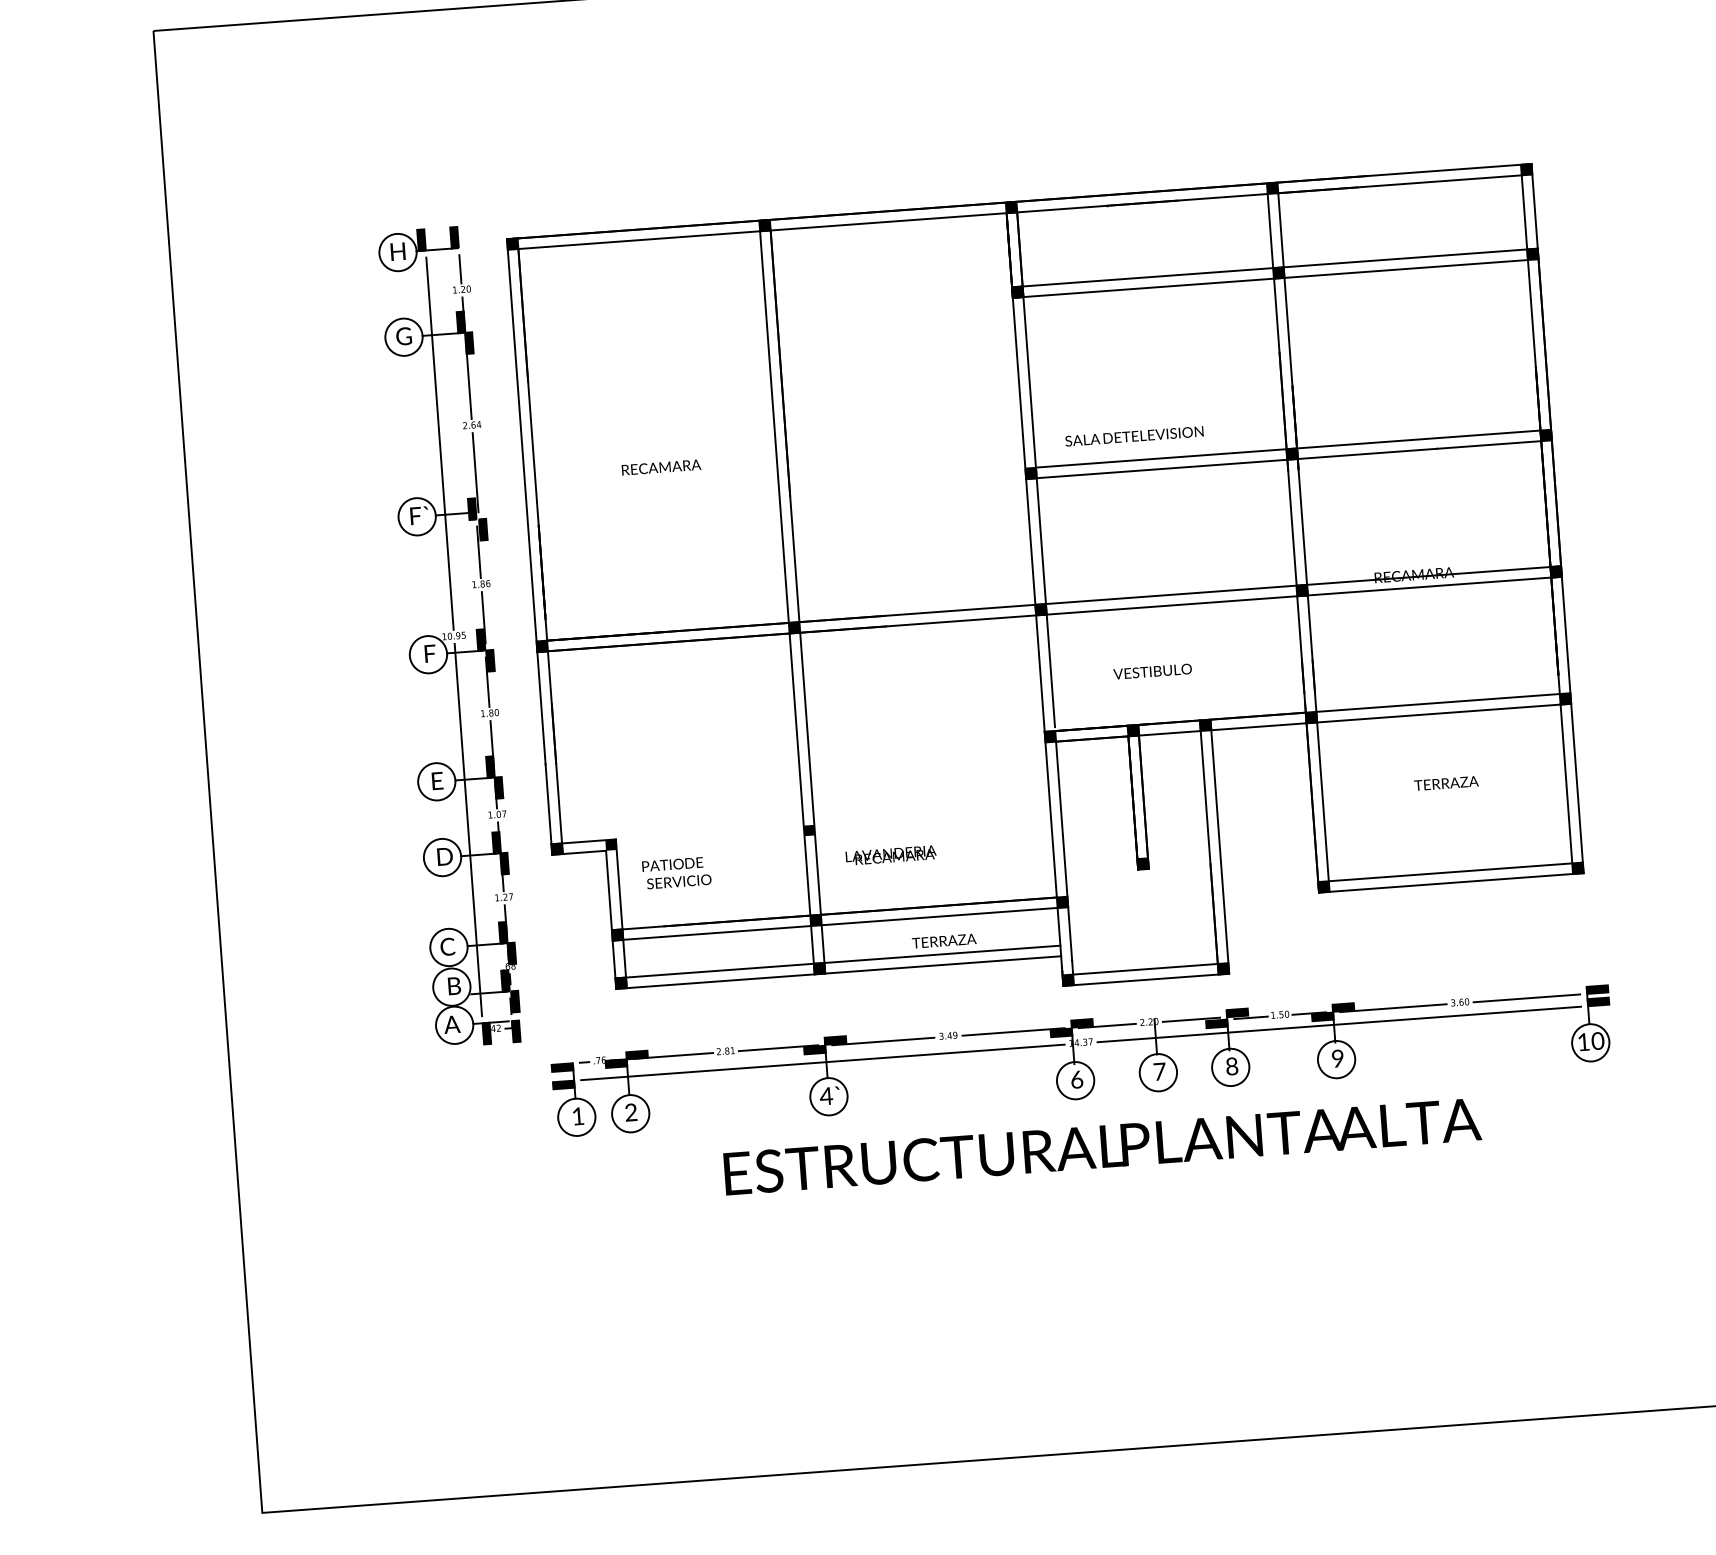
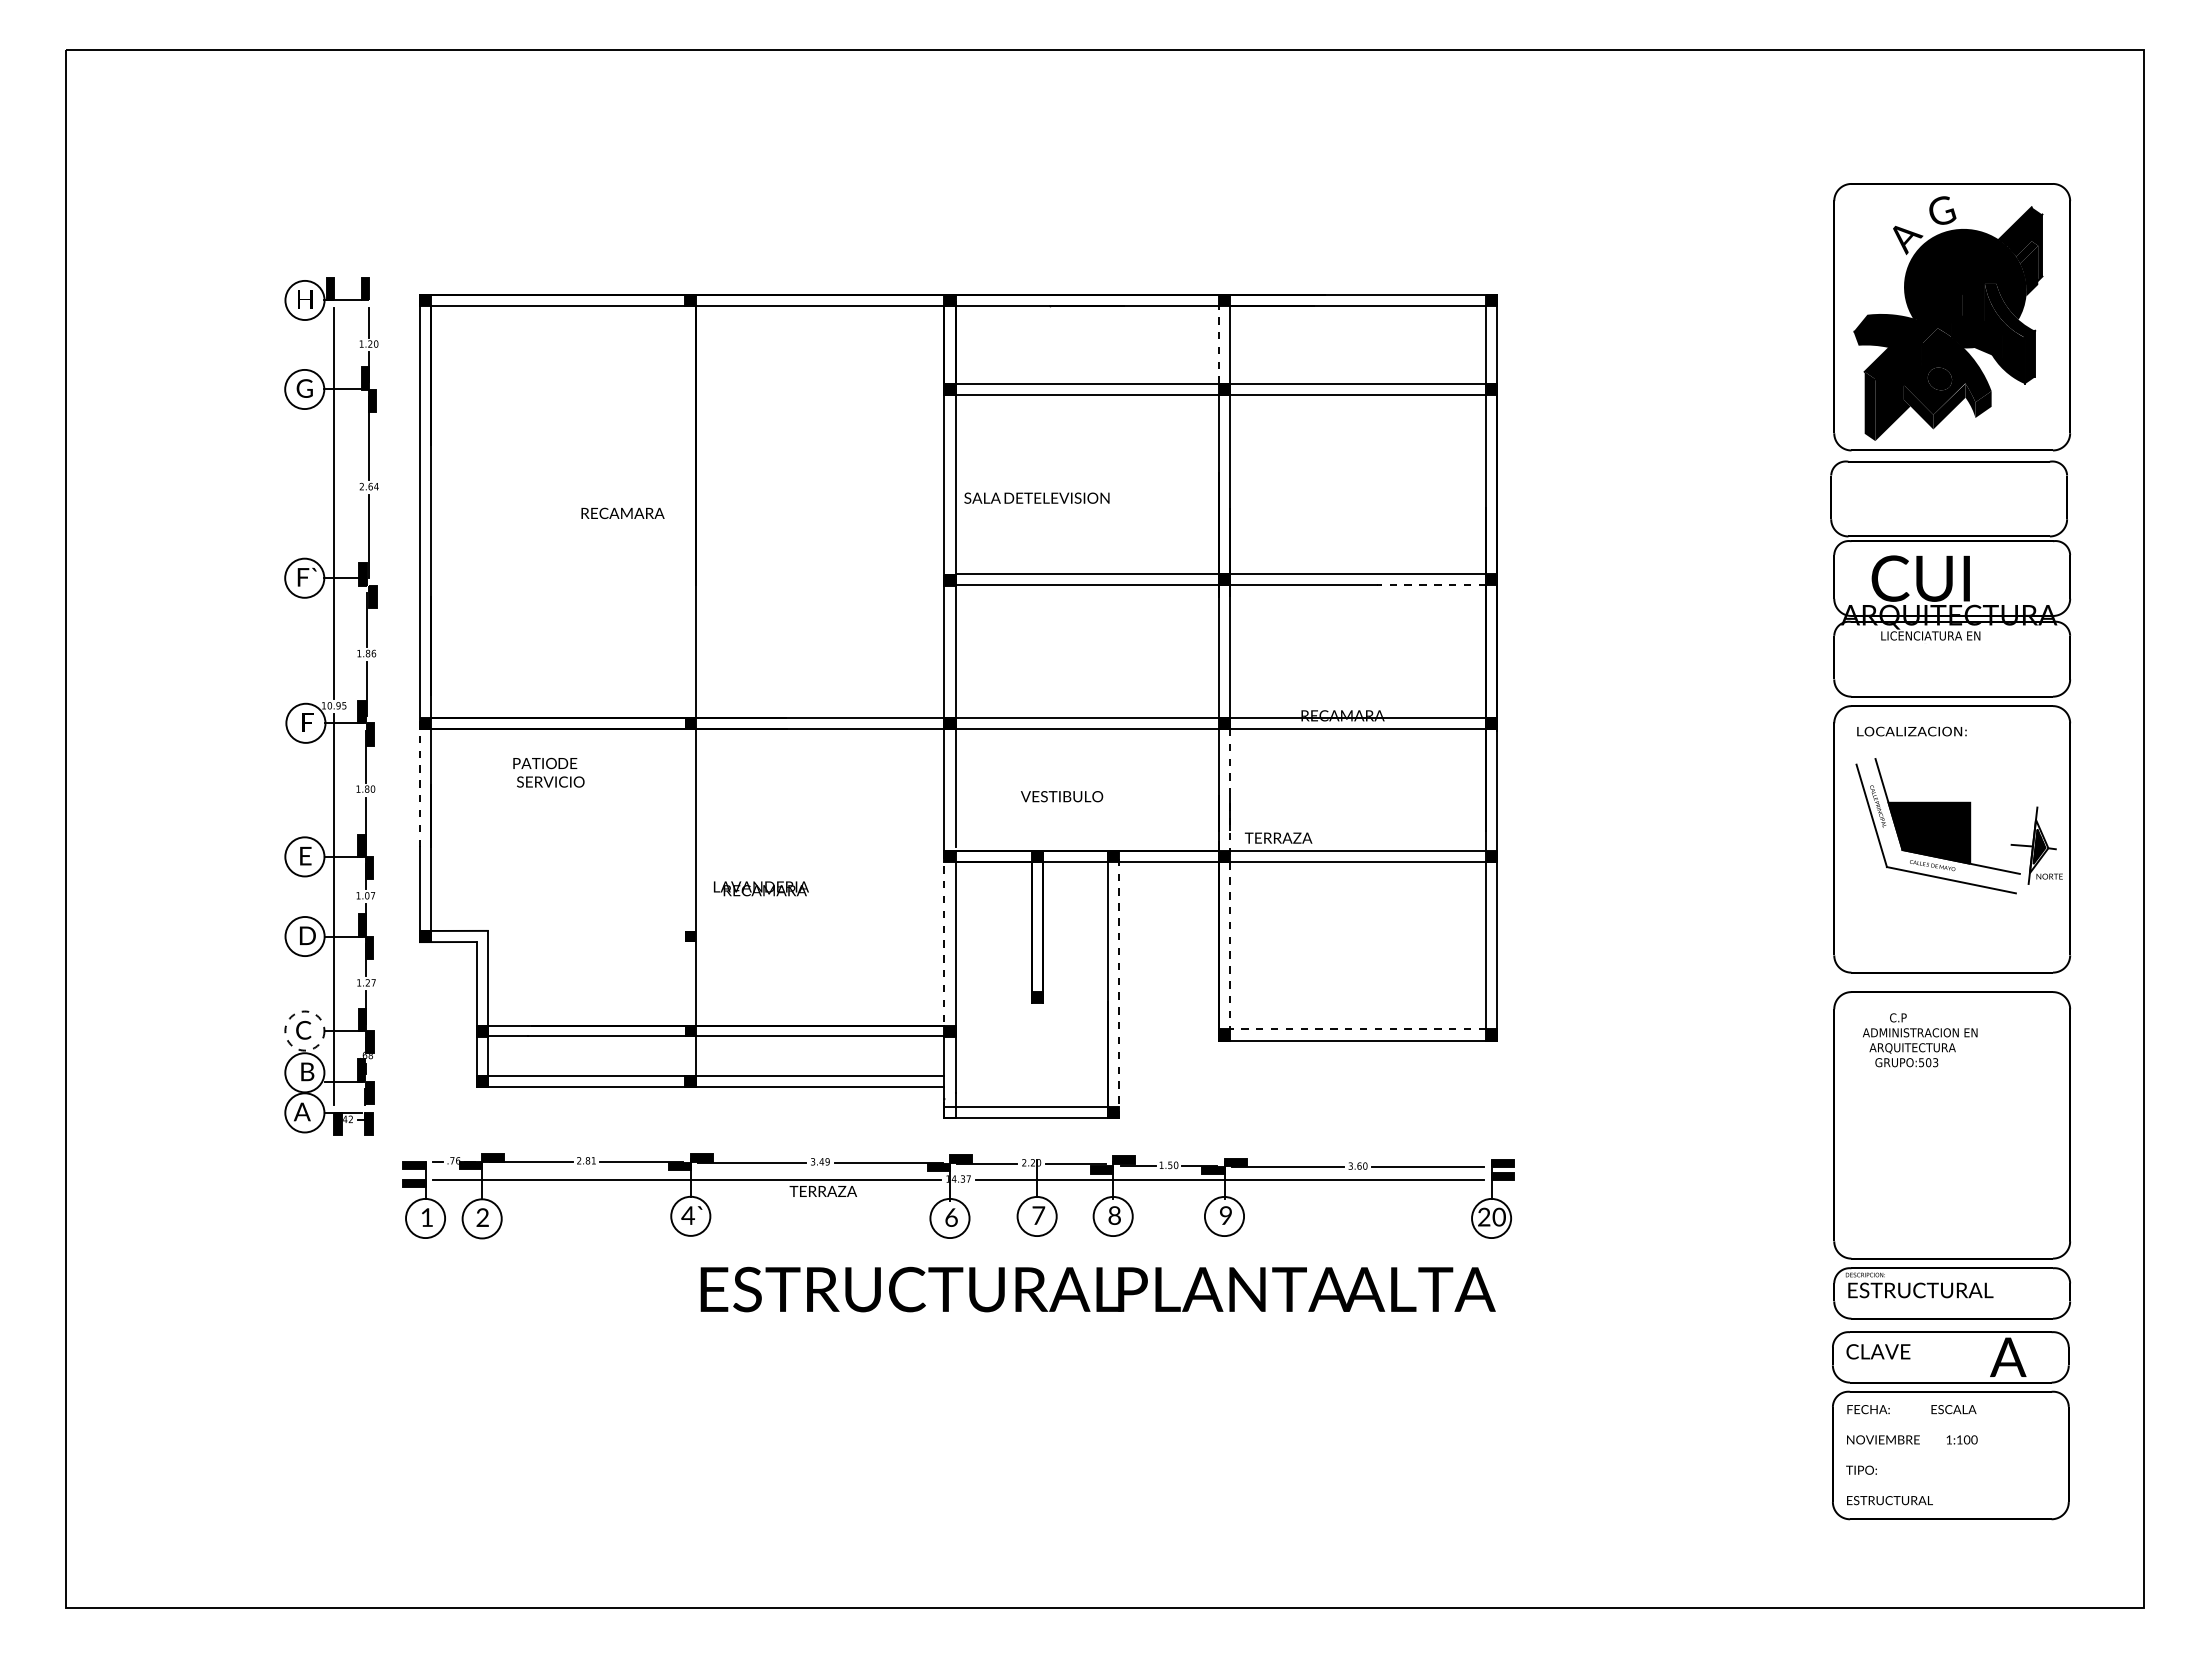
line: (1269, 230) -> (1218, 344), solid -> dashed
text: (1133, 435) -> (1036, 497), moved
line: (1489, 444) -> (1431, 585), solid -> dashed
text: (660, 466) -> (622, 512), moved
line: (787, 602) -> (685, 696), removed
line: (541, 702) -> (420, 782), solid -> dashed
text: (1446, 782) -> (1278, 837), moved
line: (1050, 814) -> (944, 938), solid -> dashed
fill: (610, 845) -> (481, 936), removed
line: (1219, 846) -> (1118, 984), solid -> dashed
text: (891, 855) -> (761, 888), moved
line: (1327, 860) -> (1230, 1007), solid -> dashed
text: (676, 872) -> (548, 772), moved
text: (943, 941) -> (822, 1191), moved
circle: (448, 946) -> (304, 1030), solid -> dashed
fill: (1067, 979) -> (949, 1112), removed
text: (1583, 1041) -> (1484, 1216), 10 -> 20
text: (1101, 1146) -> (1097, 1289), moved

